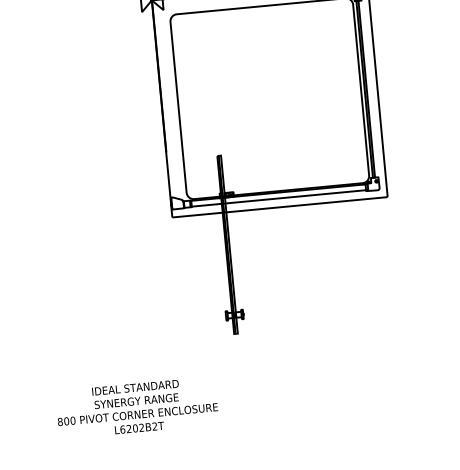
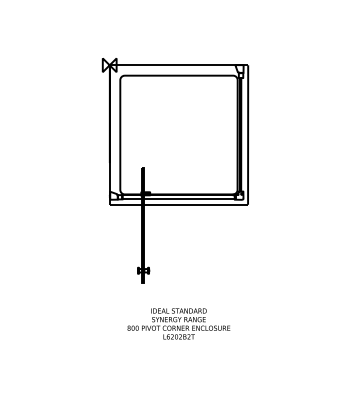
text: (136, 407) -> (178, 323), moved

